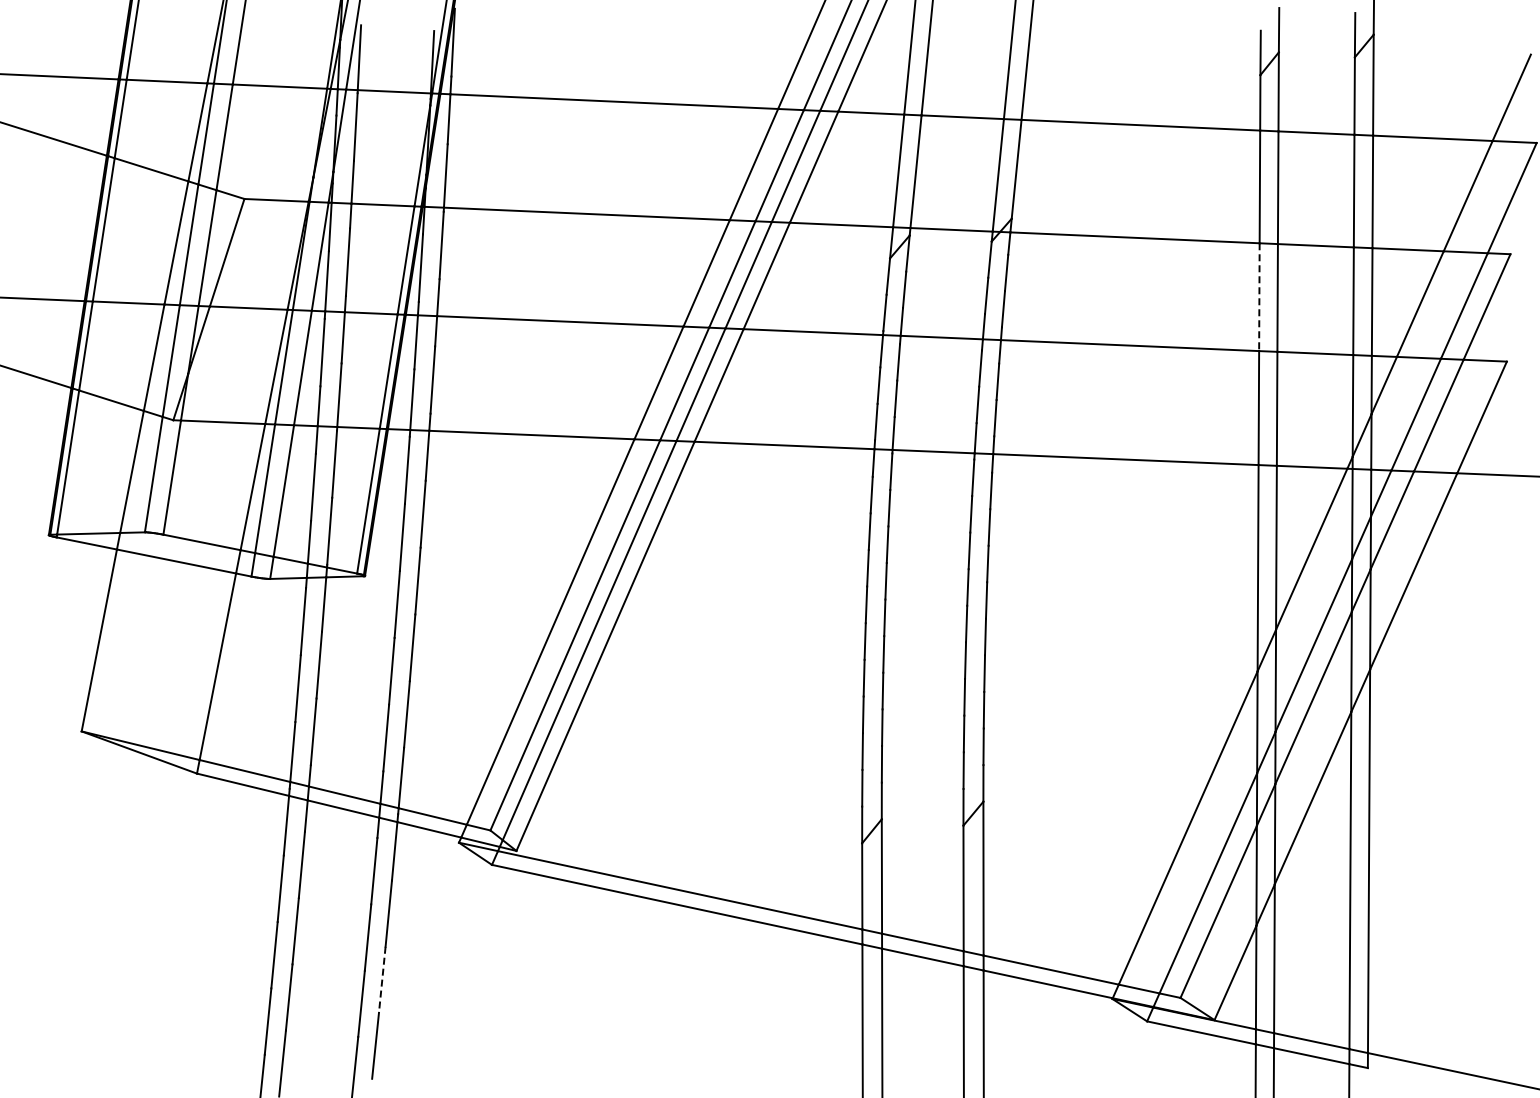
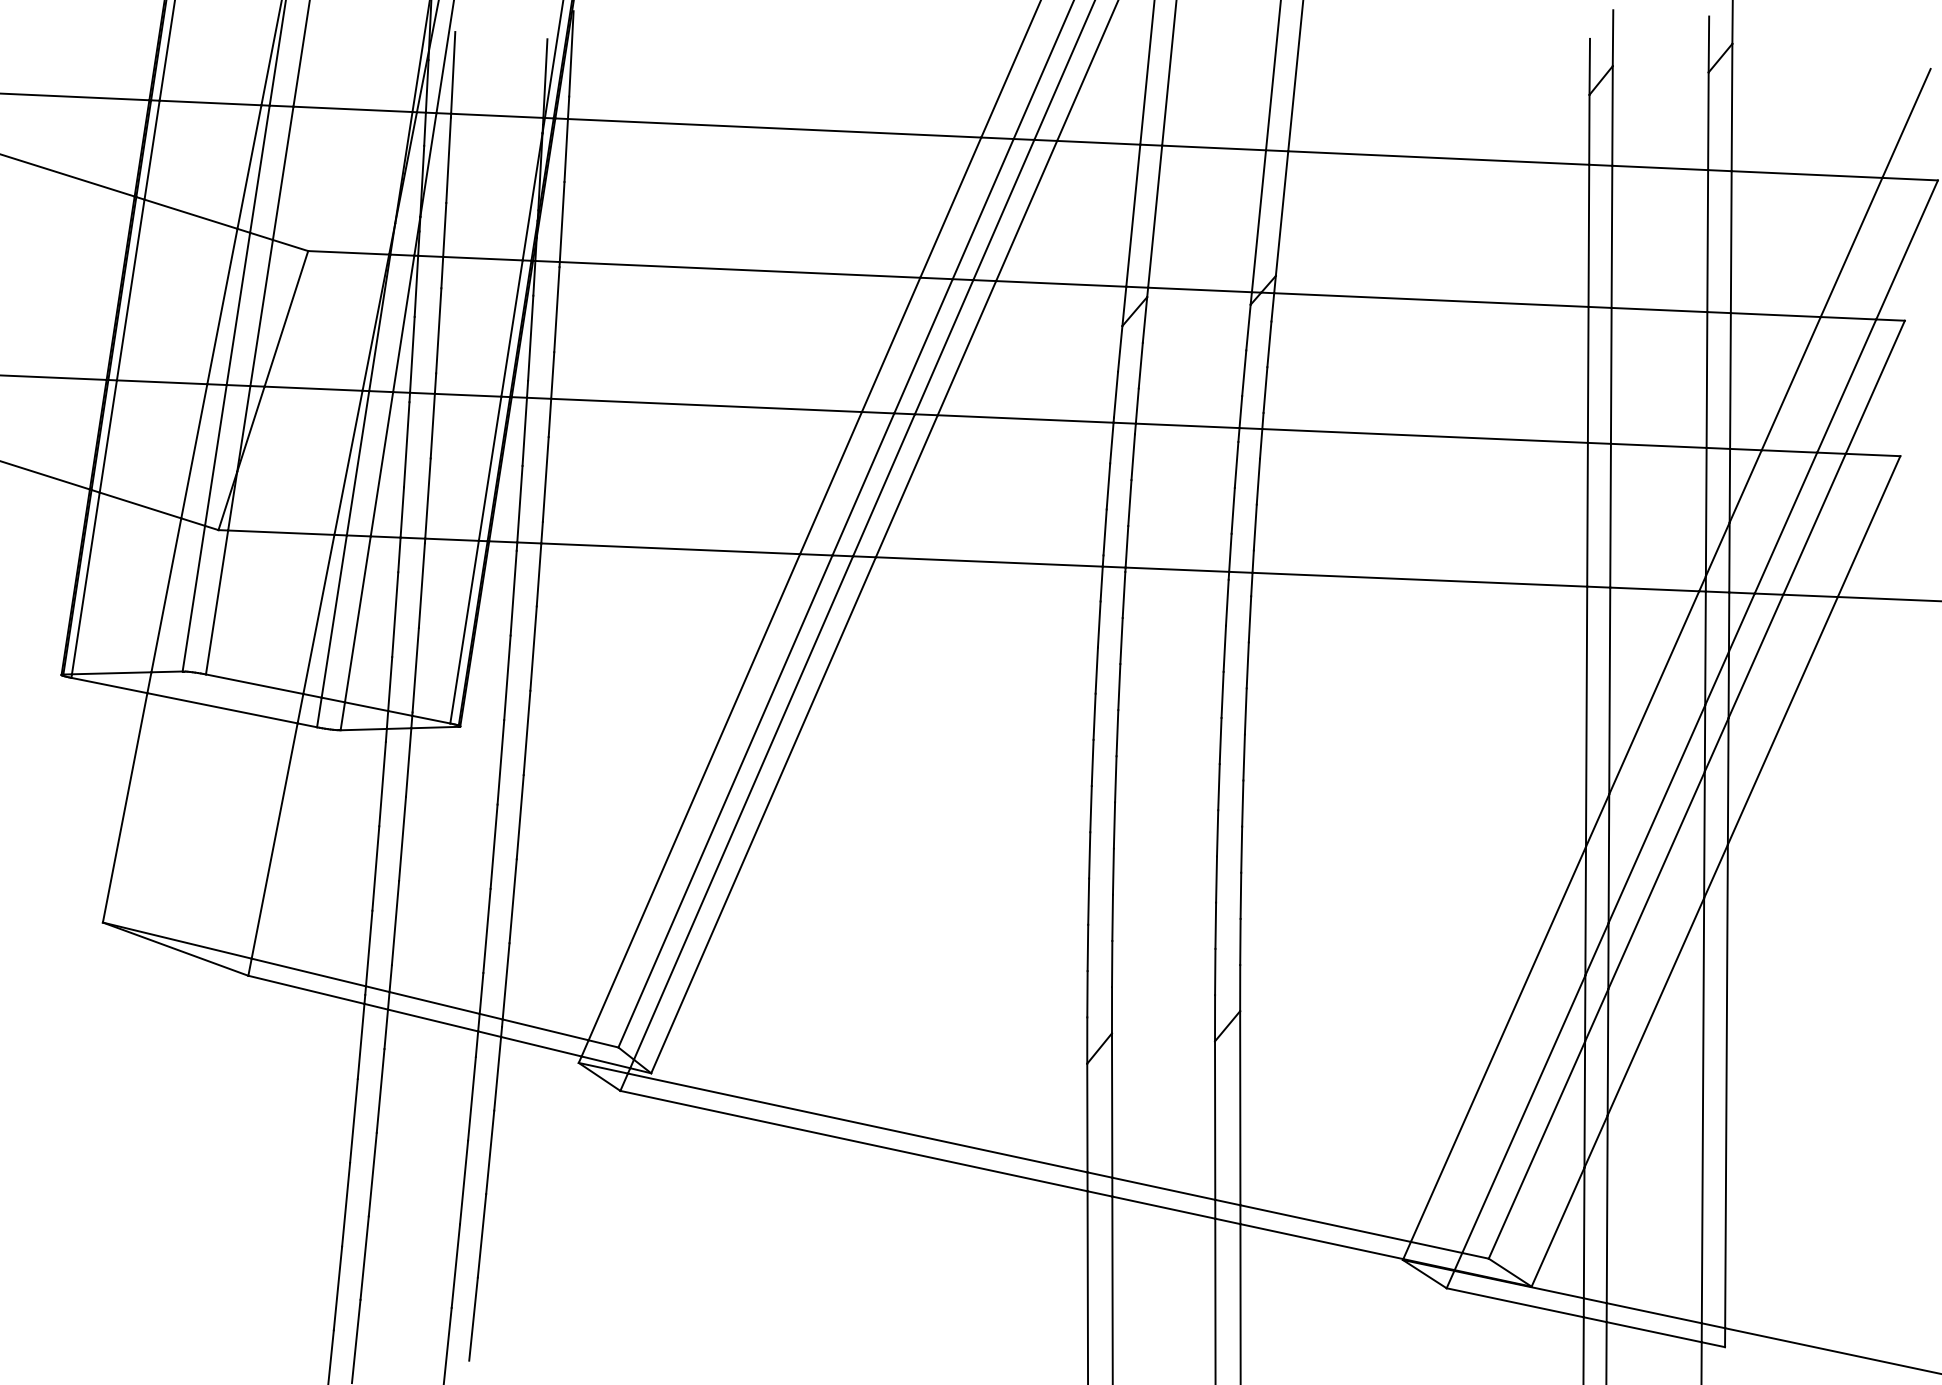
line: (1259, 297) -> (1588, 375), dashed -> solid
line: (382, 980) -> (482, 1236), dashed -> solid

